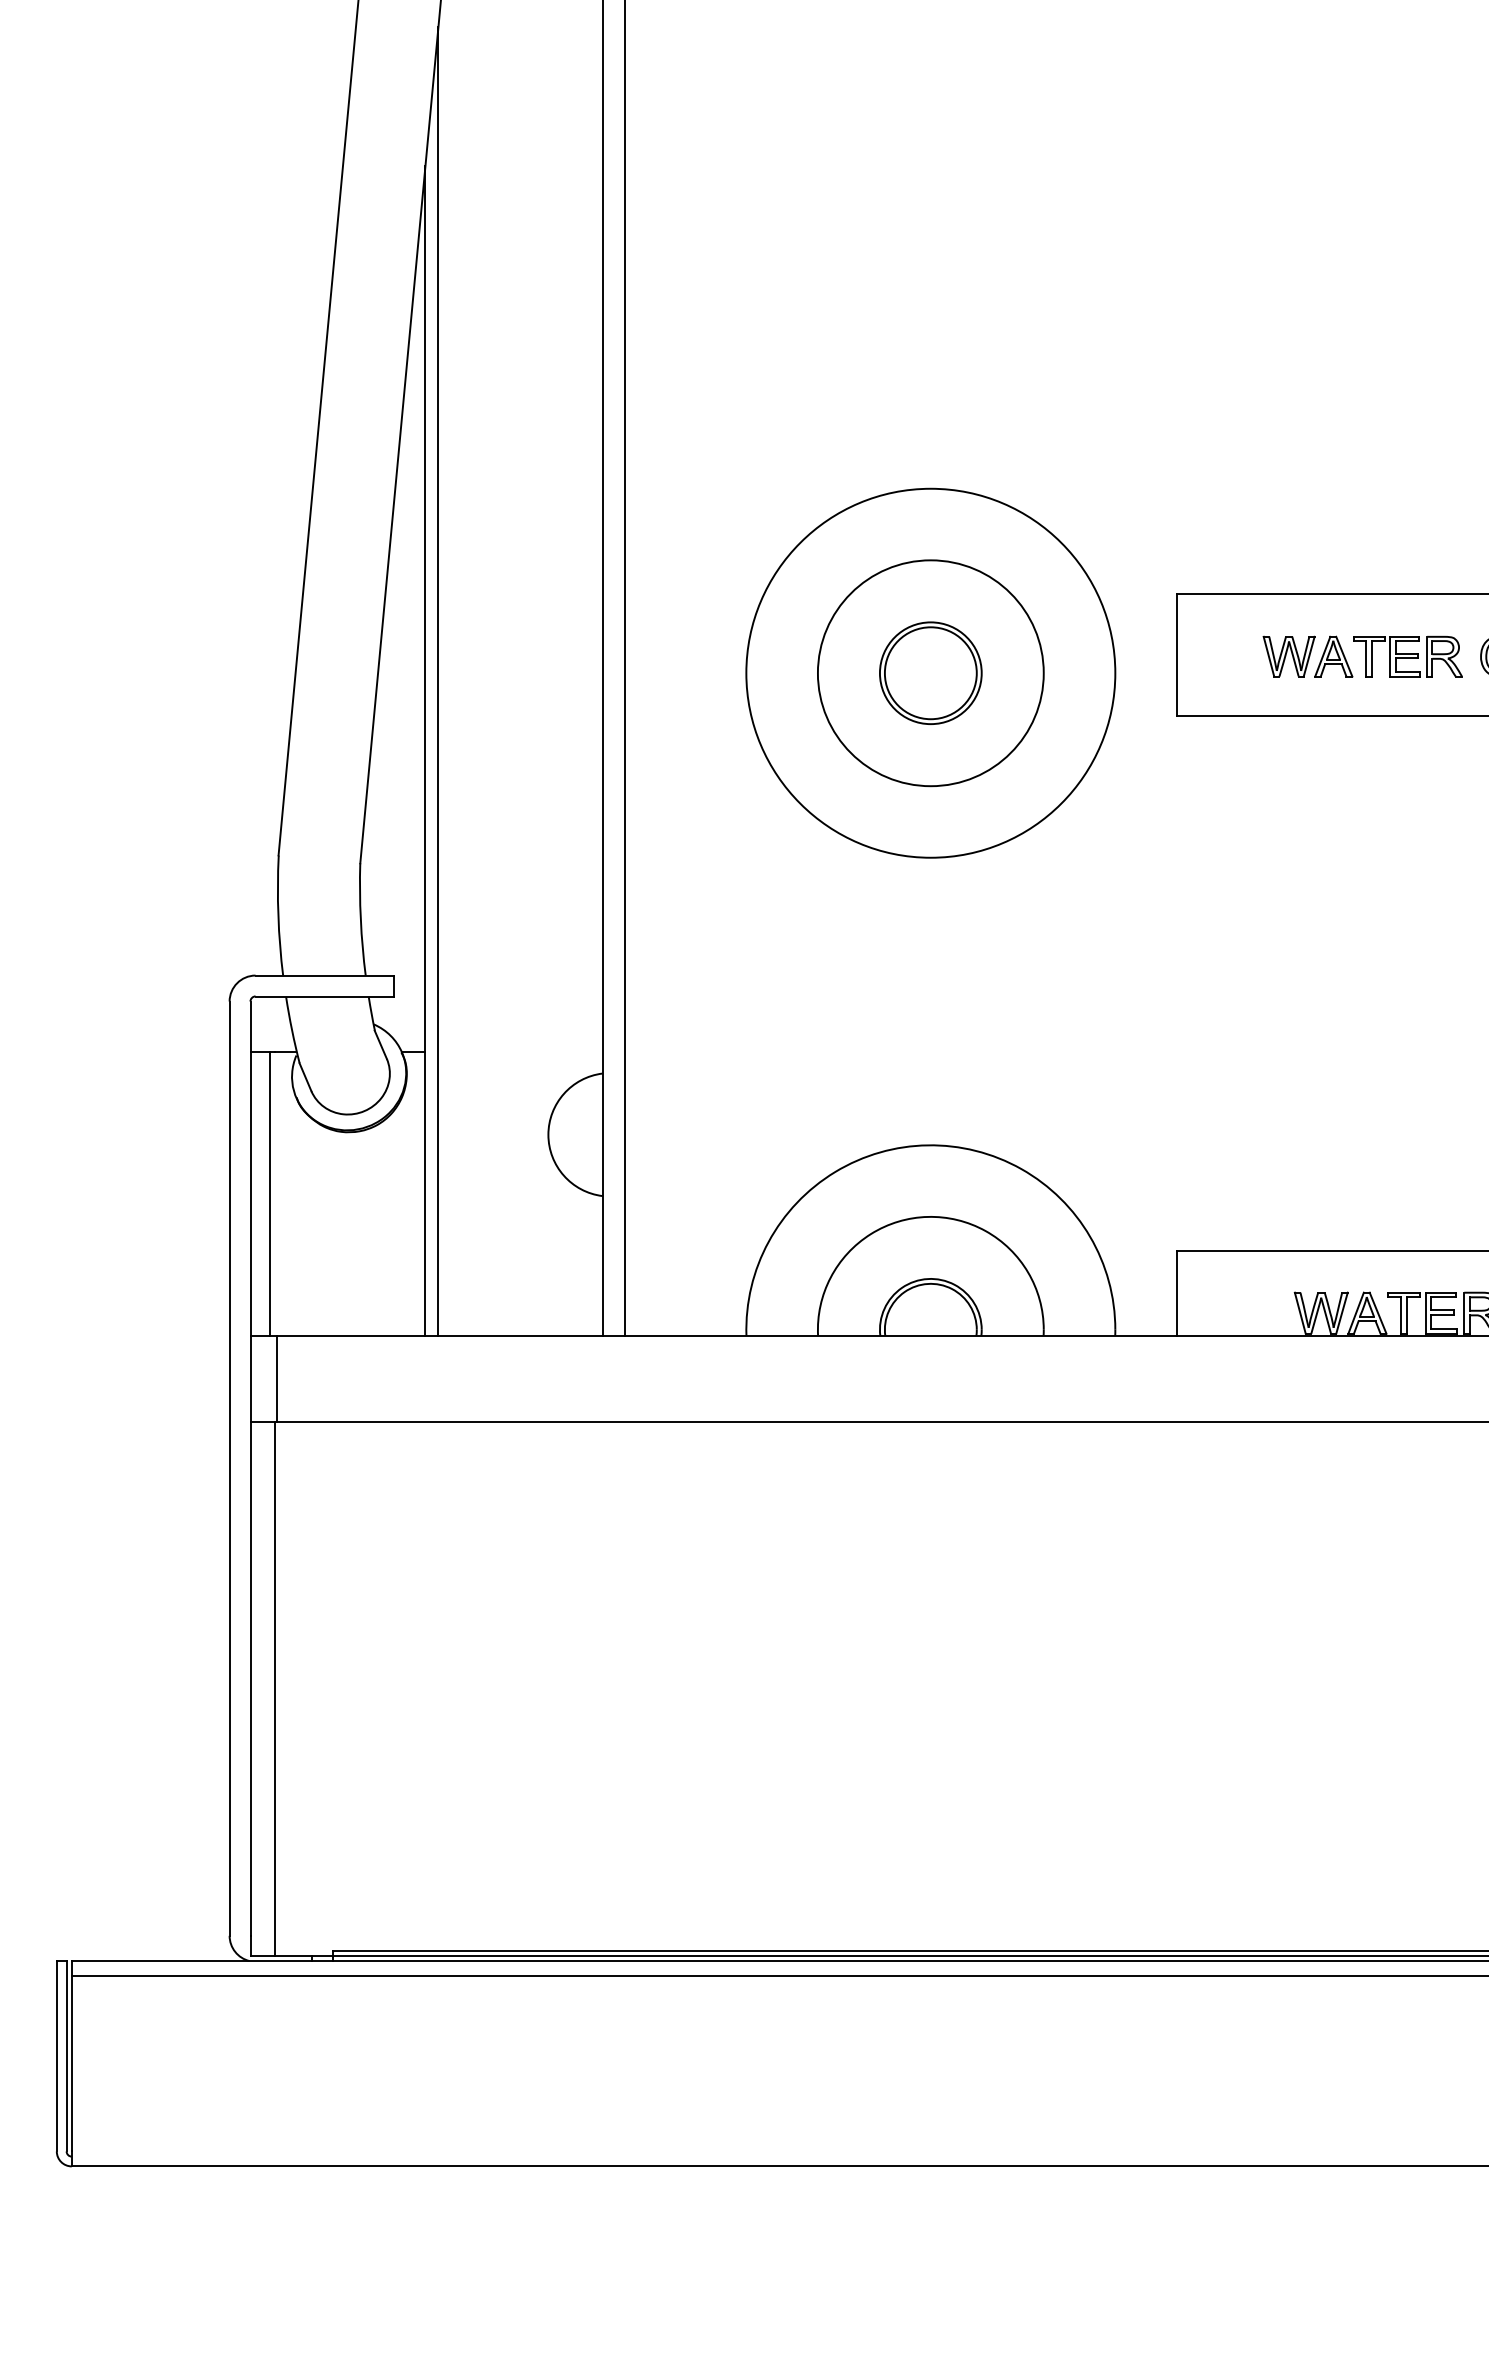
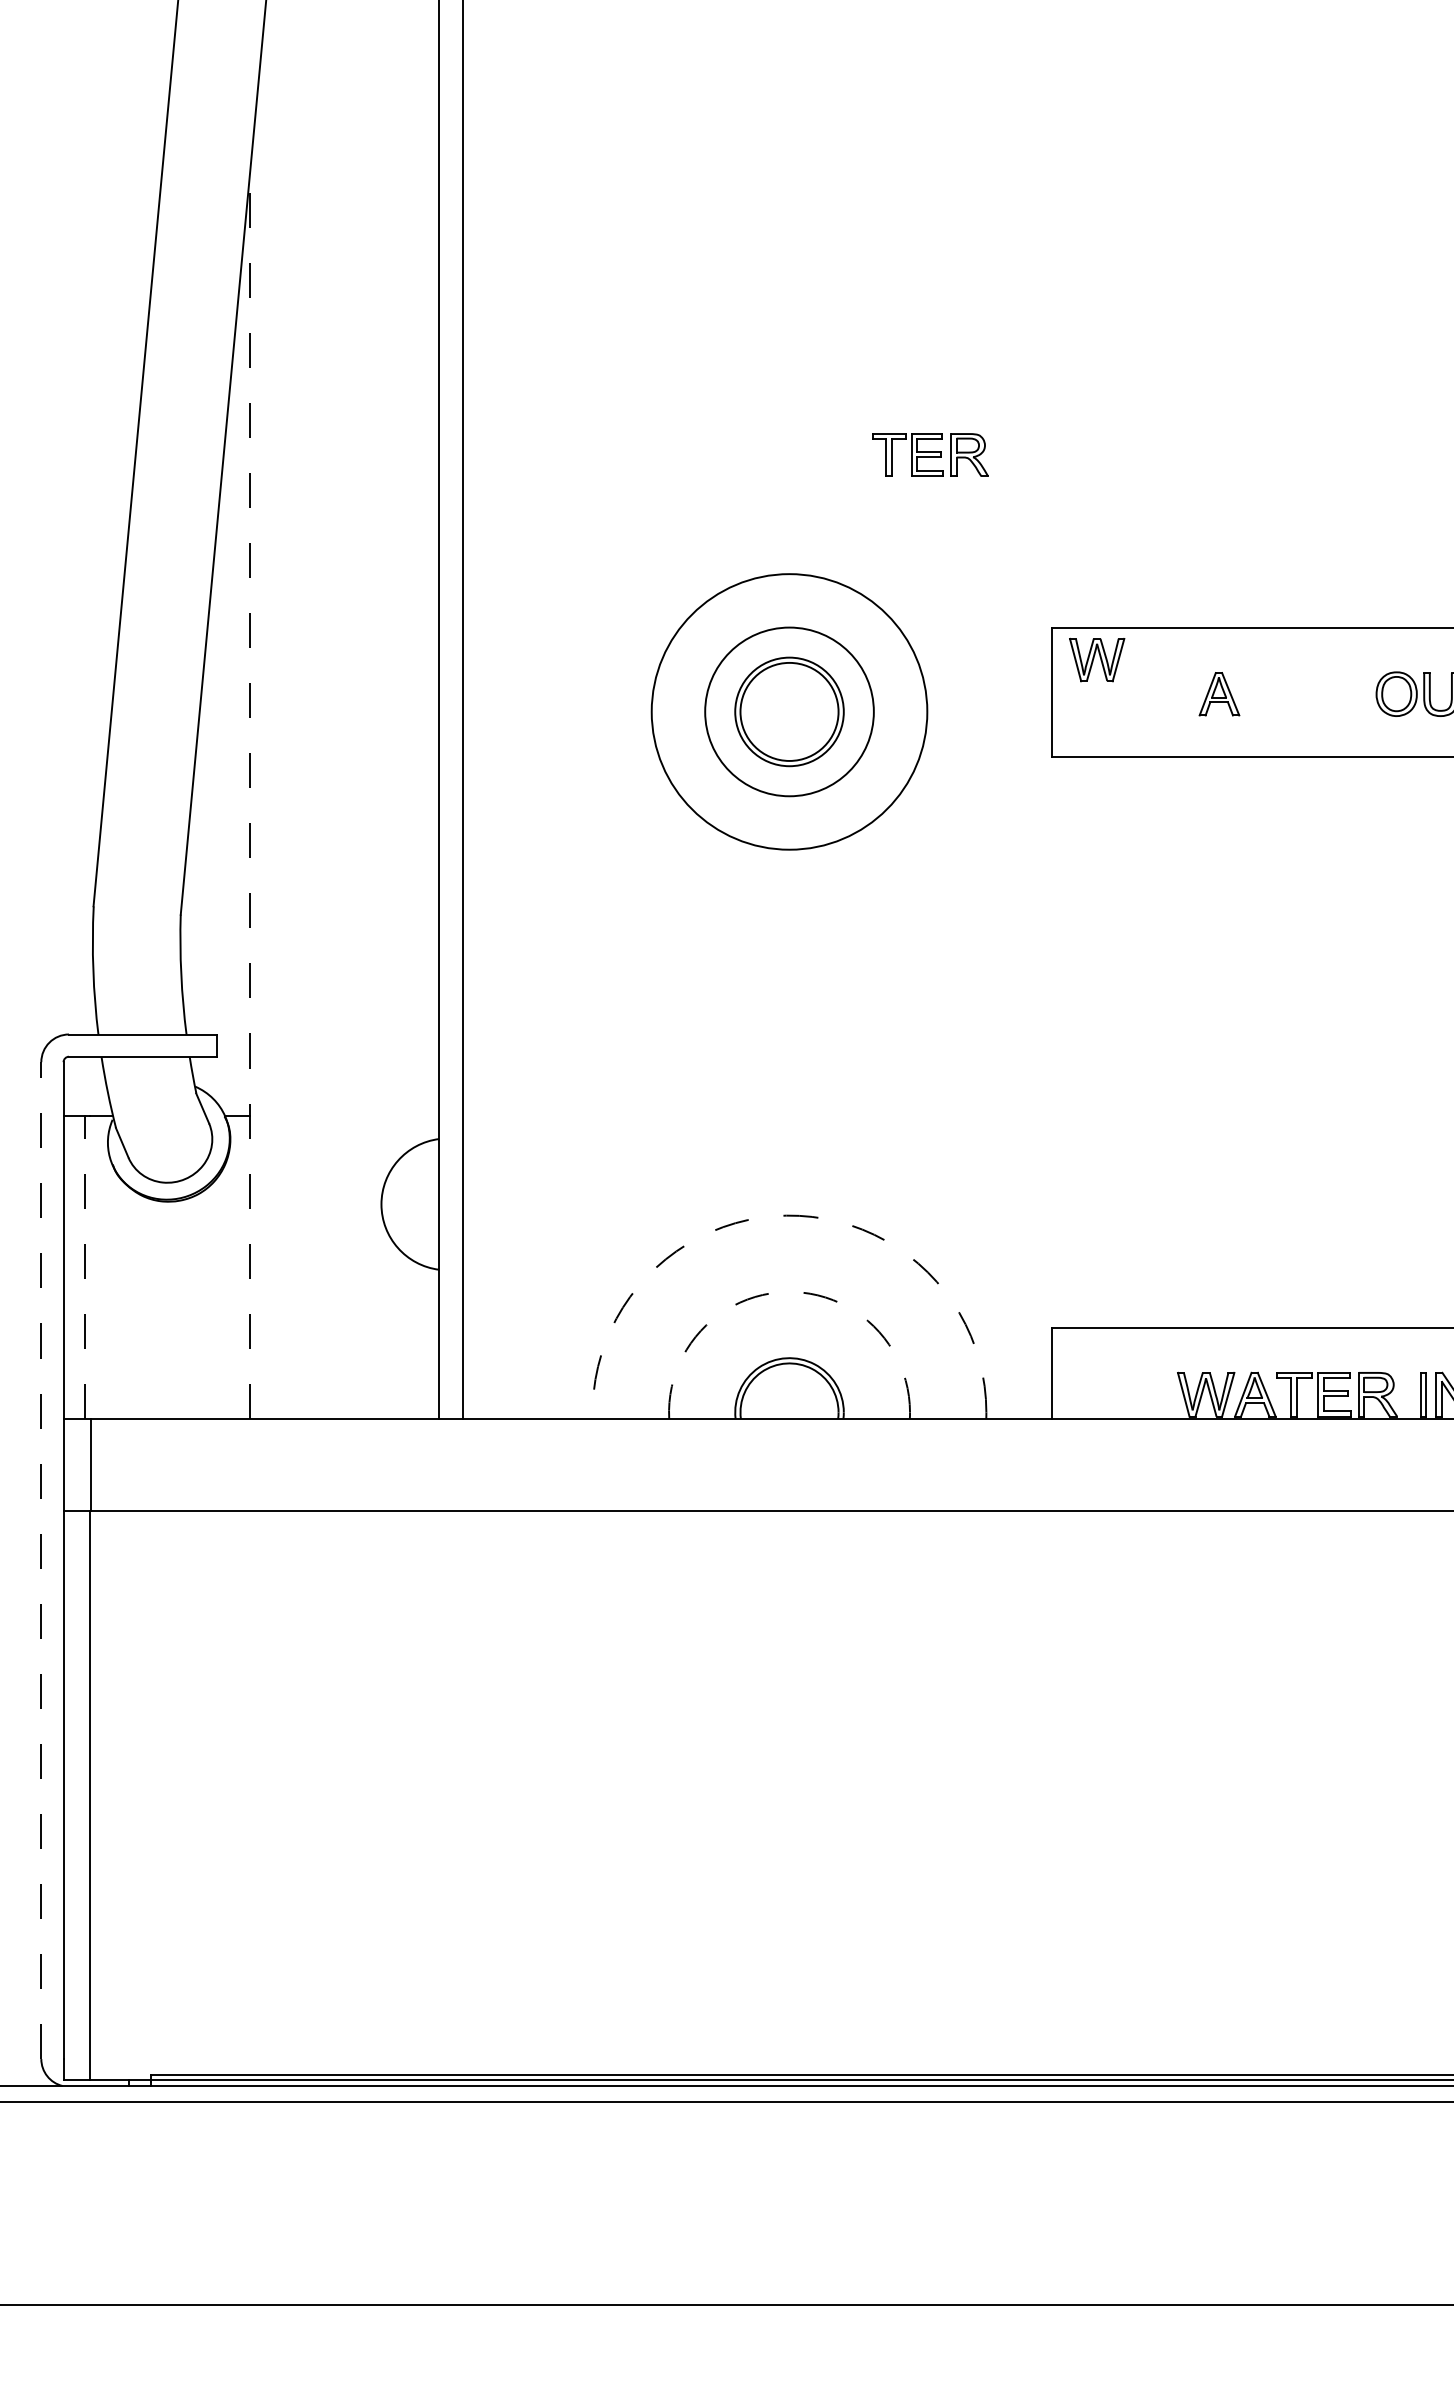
part: (1288, 656) -> (1096, 659), moved
part: (1407, 656) -> (930, 455), moved
circle: (930, 672) -> (789, 711), size x0.7
circle: (930, 673) -> (789, 712), size x0.7
line: (438, 681) -> (264, 720), removed
line: (425, 750) -> (250, 794), solid -> dashed
arc: (927, 1145) -> (785, 1215), solid -> dashed
line: (270, 1193) -> (84, 1267), solid -> dashed
arc: (927, 1216) -> (785, 1291), solid -> dashed
line: (229, 1468) -> (41, 1560), solid -> dashed

